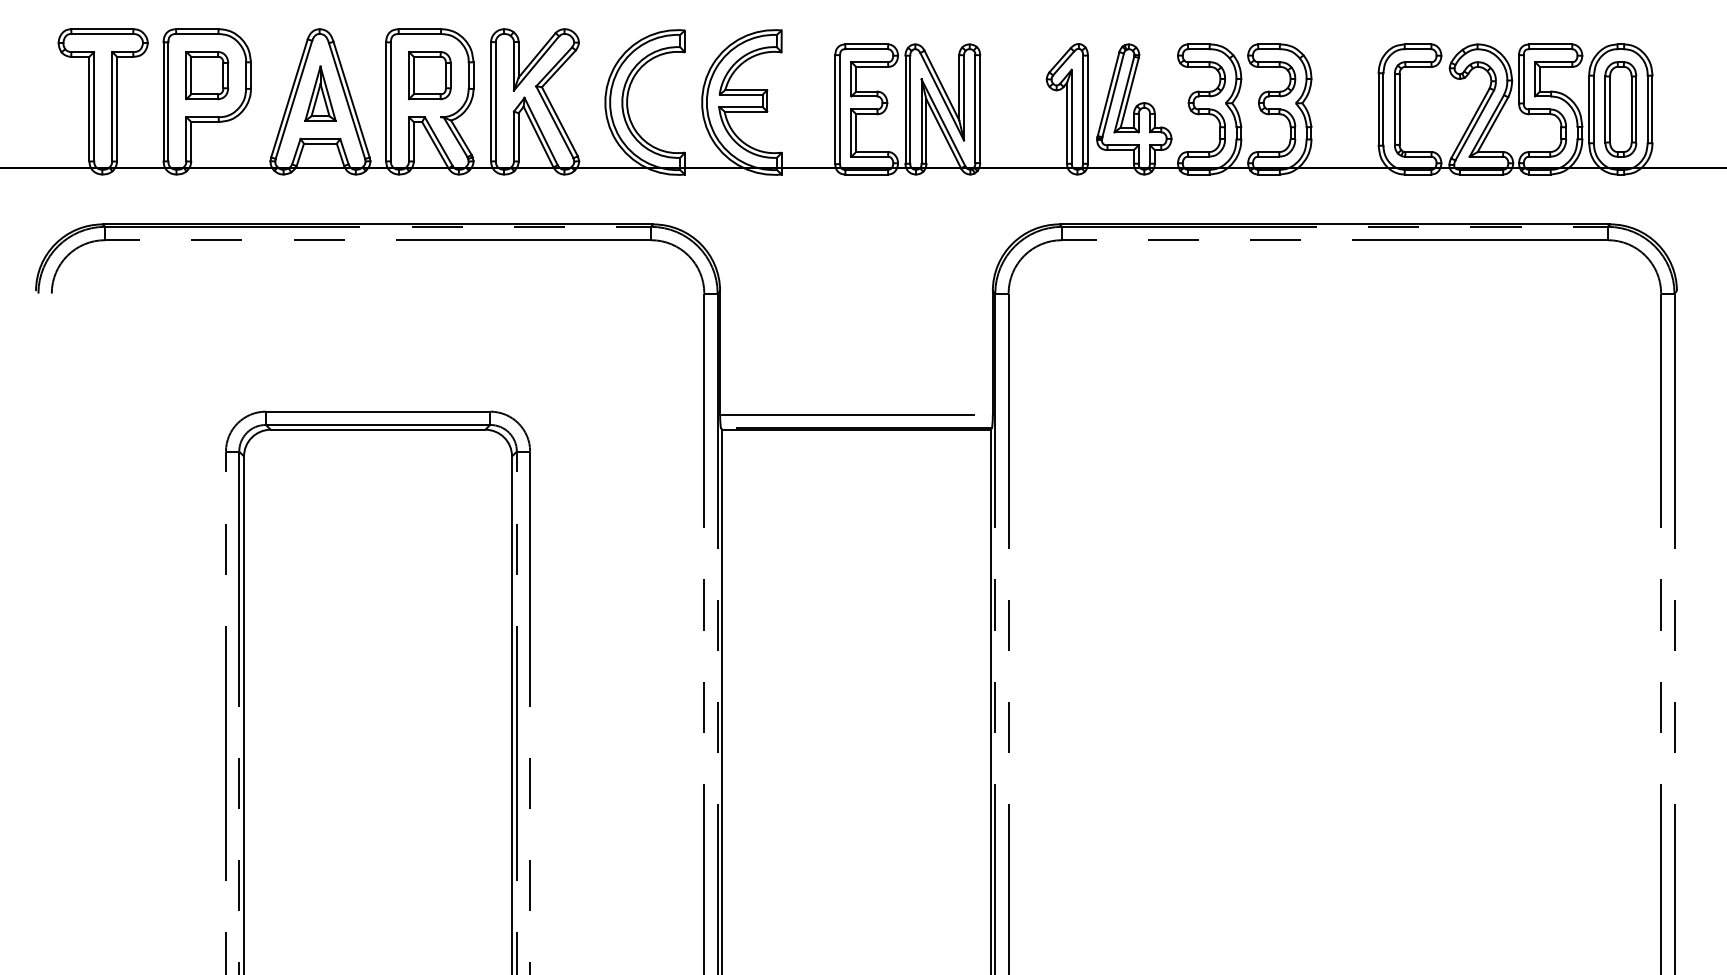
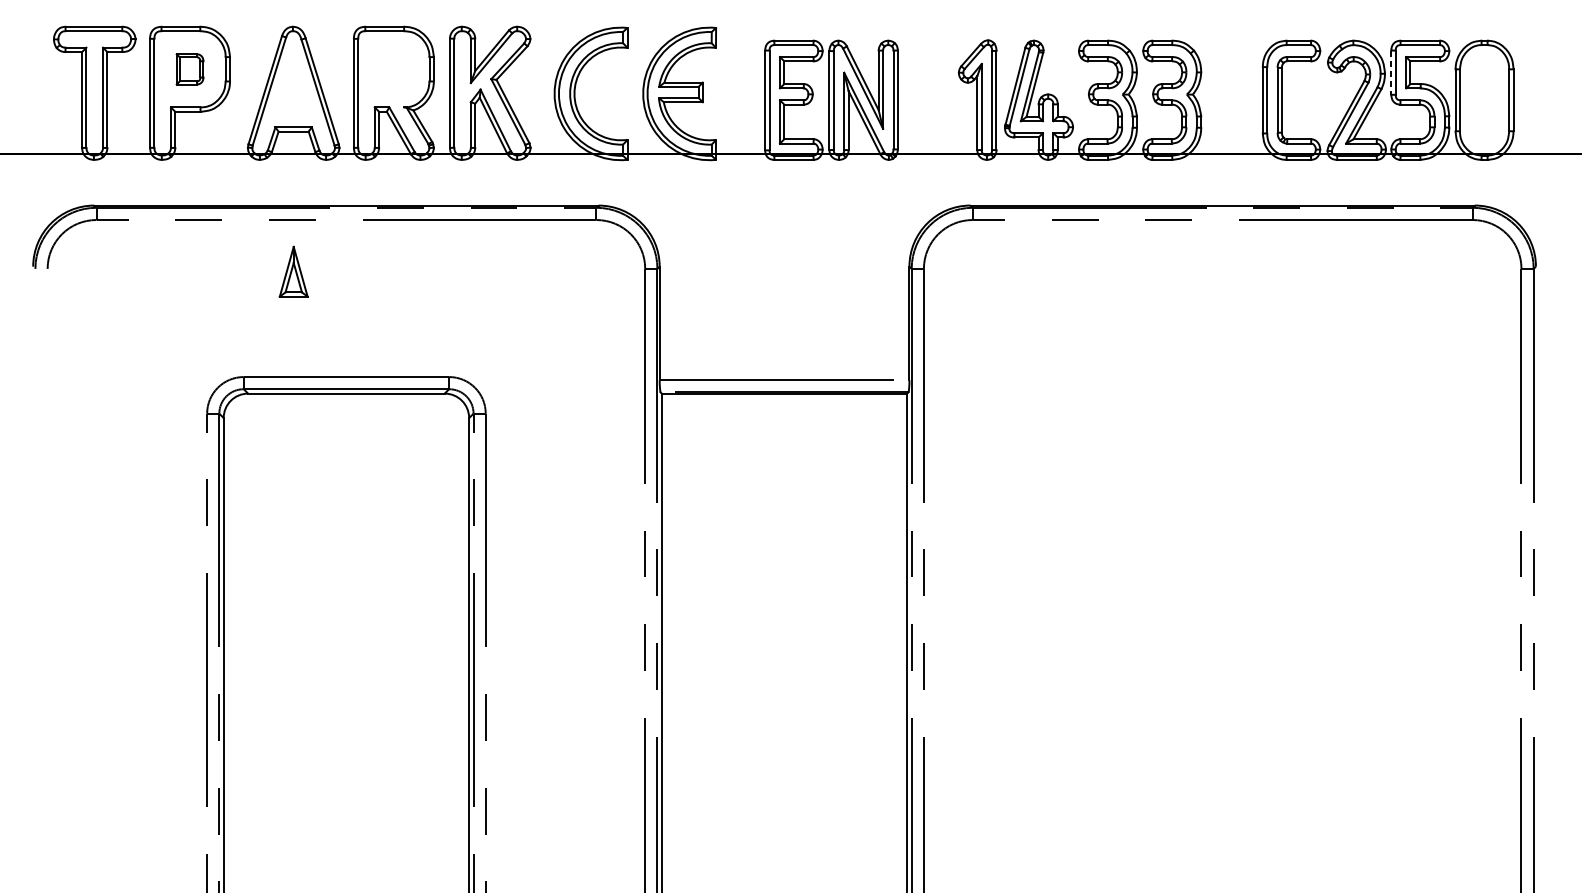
part: (207, 75) -> (190, 69), size x0.7
part: (429, 75) -> (393, 69), removed
line: (1519, 79) -> (1391, 72), solid -> dashed
part: (320, 93) -> (293, 271), moved
part: (1620, 109) -> (1484, 100), removed

